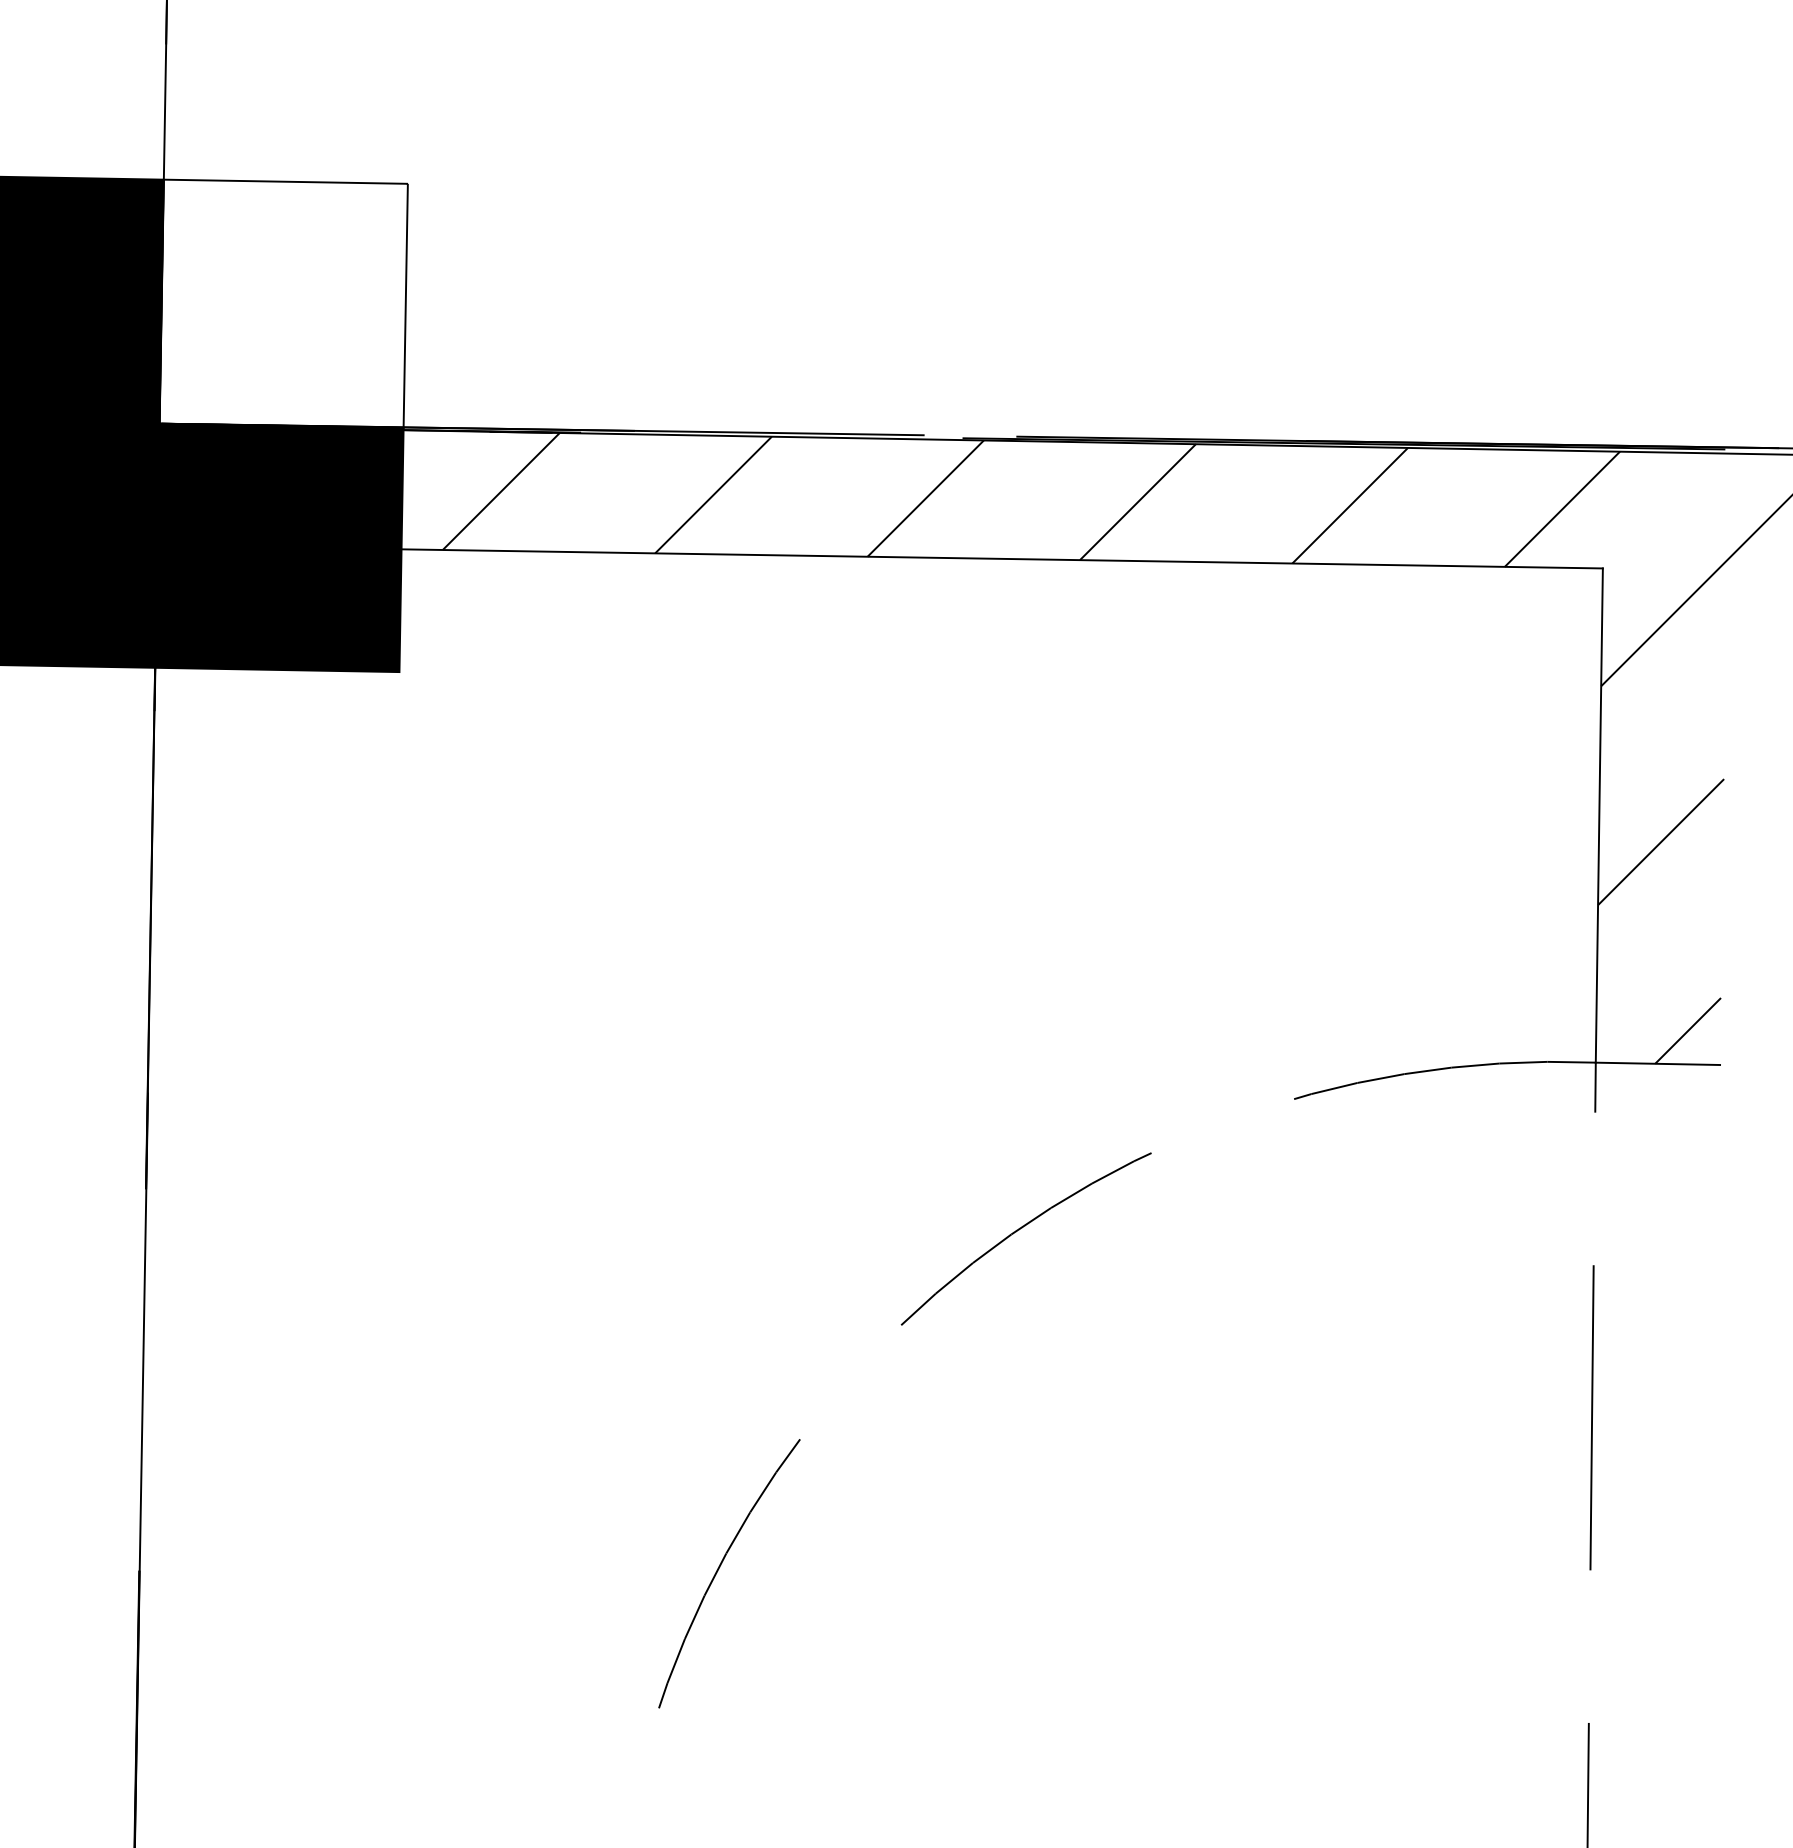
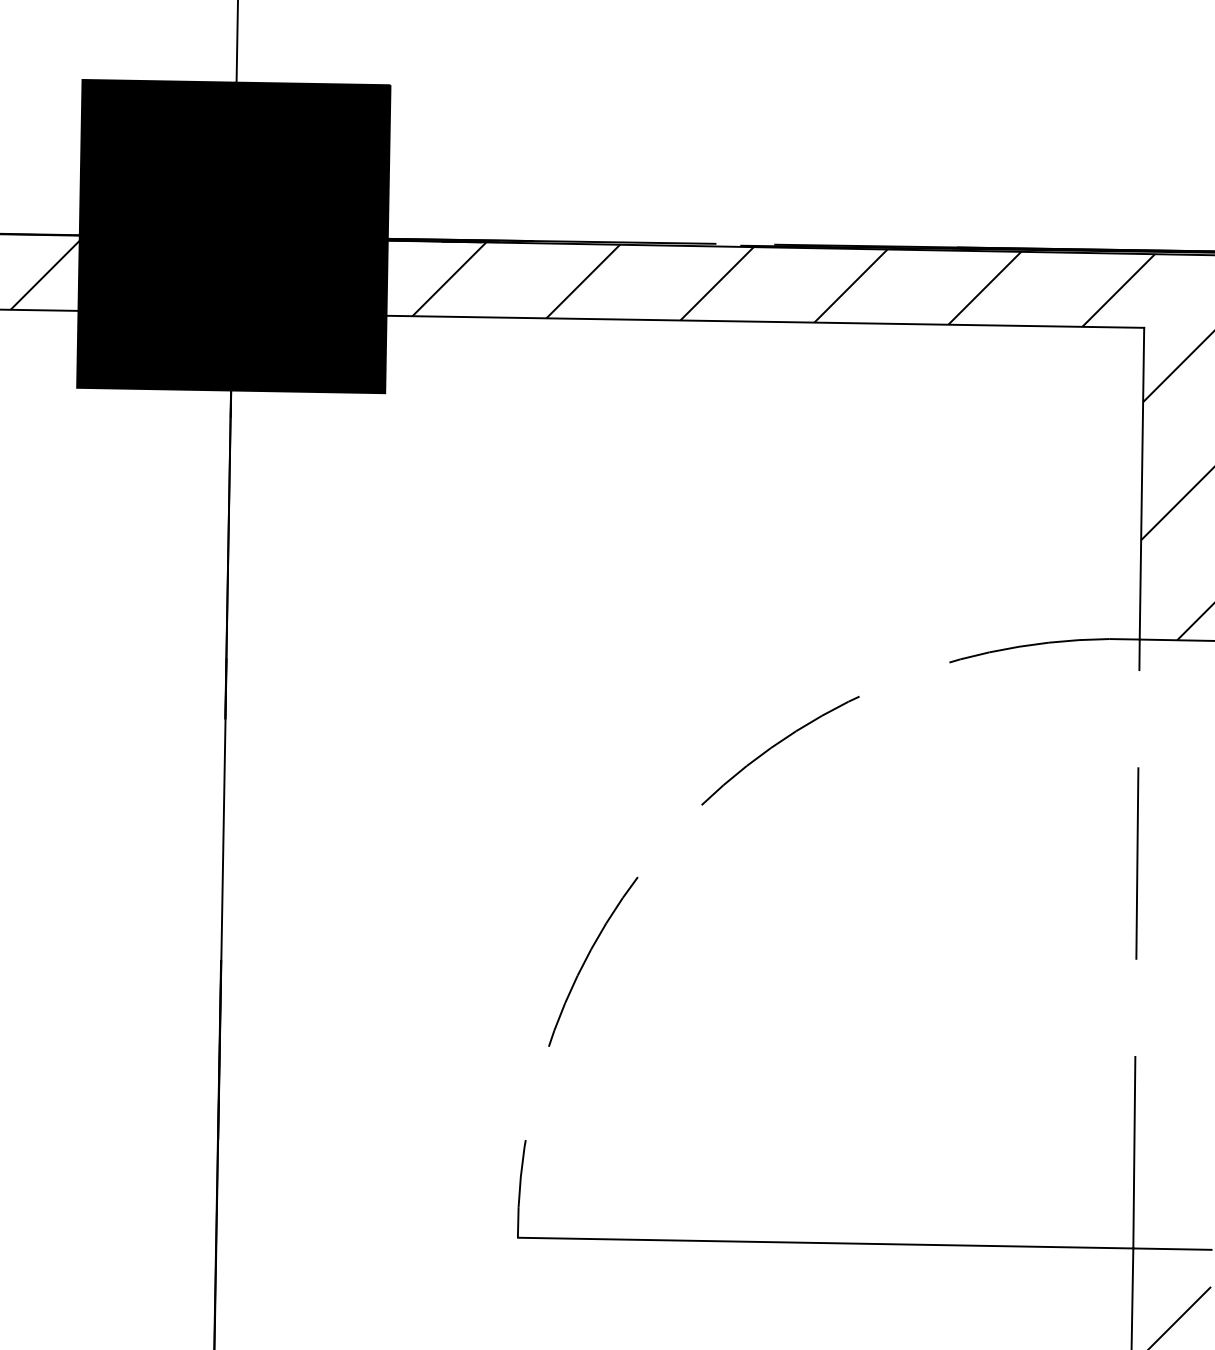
fill: (282, 303) -> (311, 160), added

